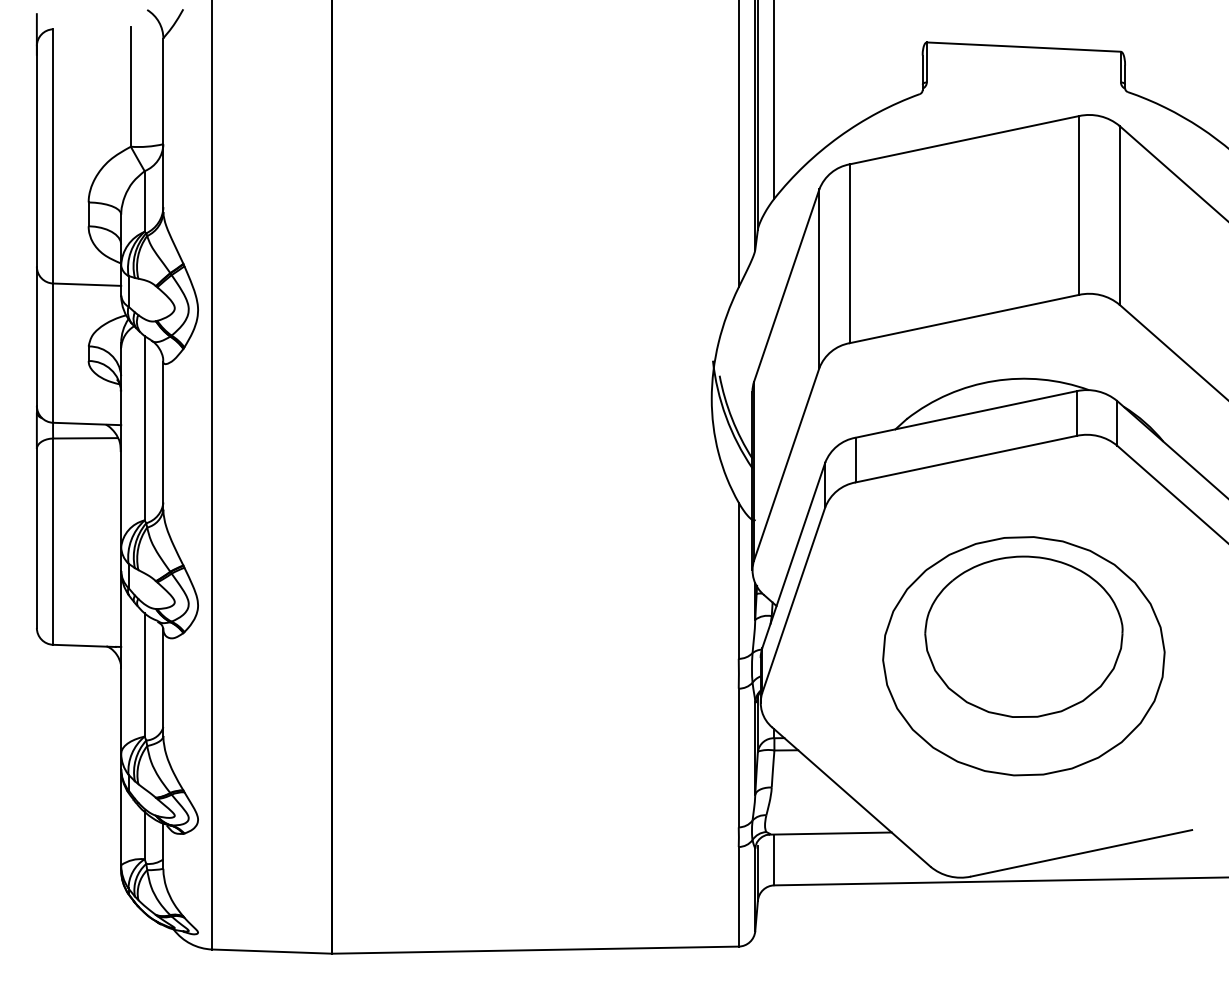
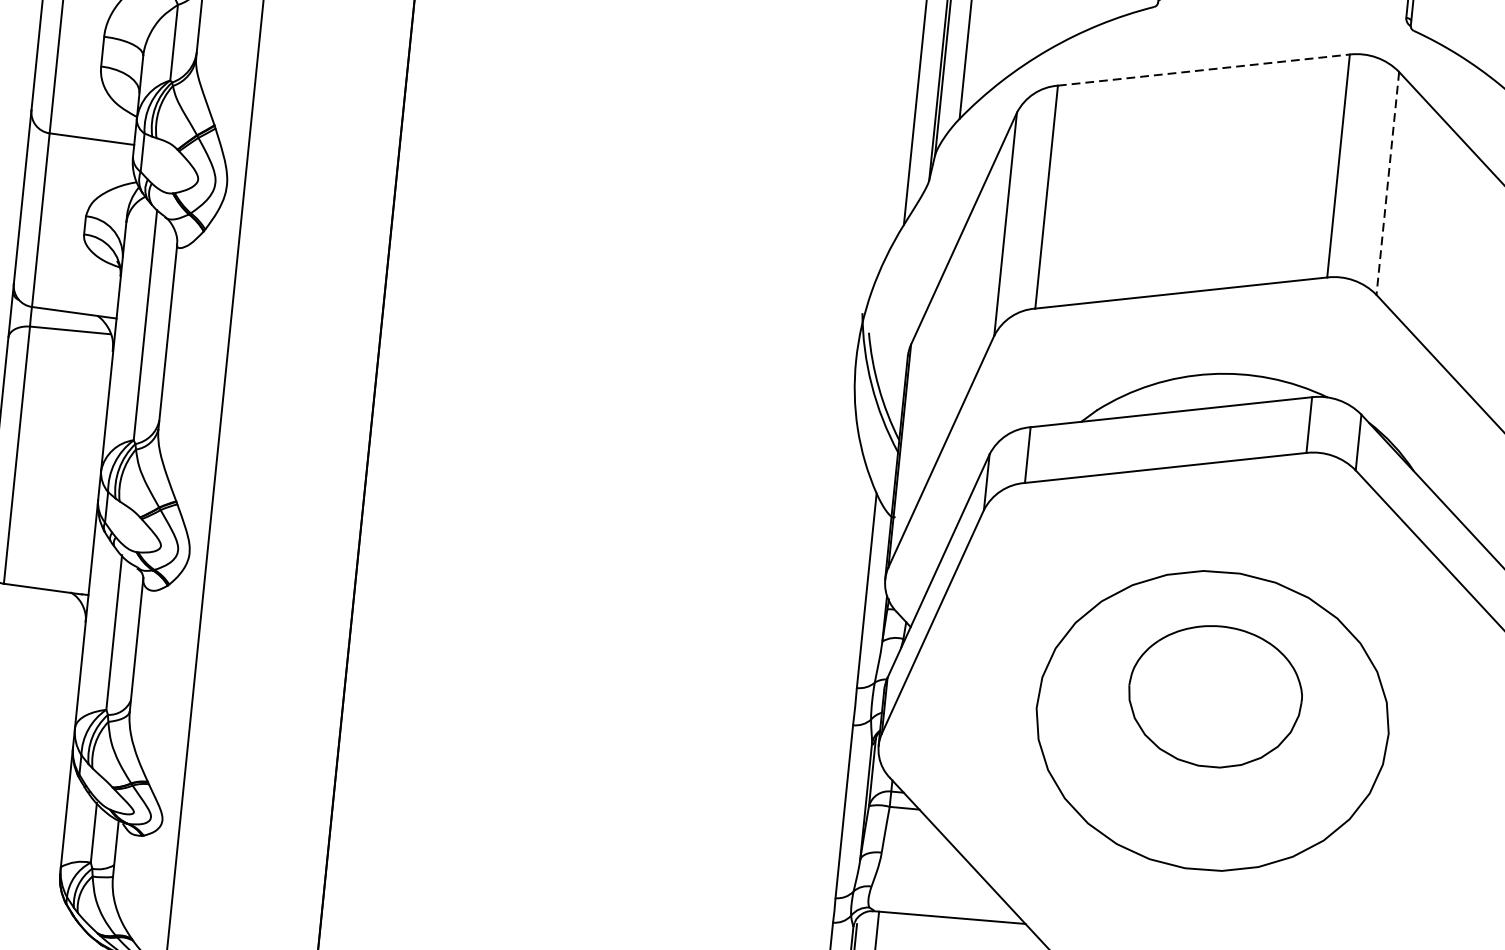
line: (964, 140) -> (1203, 70), solid -> dashed
line: (1119, 215) -> (1387, 183), solid -> dashed
part: (1023, 636) -> (1214, 696), size x0.7

